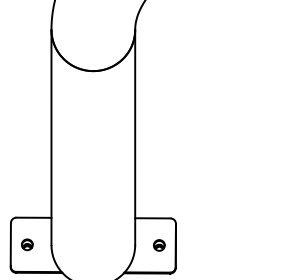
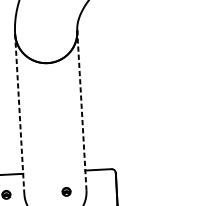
line: (51, 137) -> (19, 114), solid -> dashed
line: (135, 137) -> (82, 110), solid -> dashed
part: (159, 245) -> (66, 191), moved

